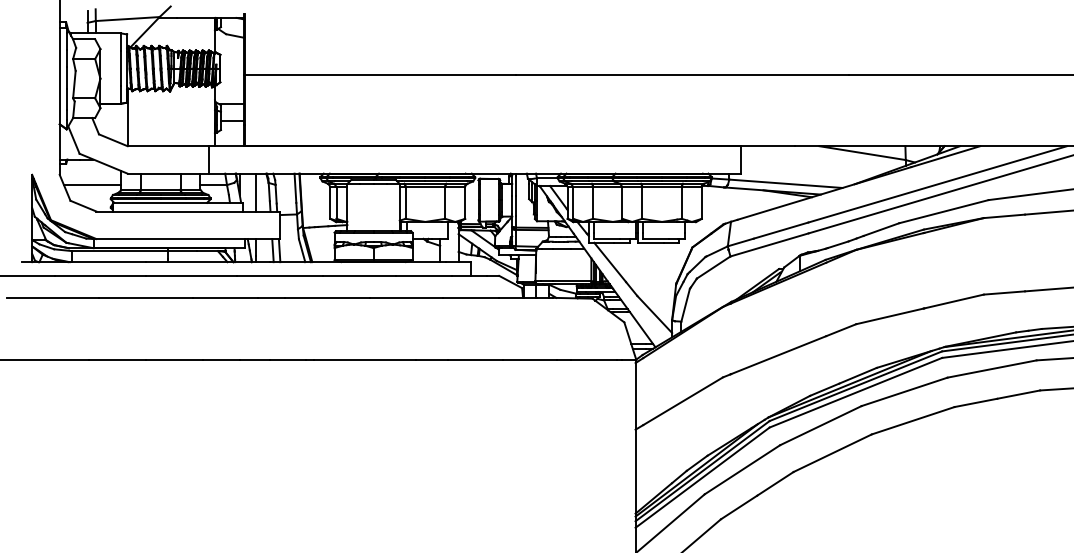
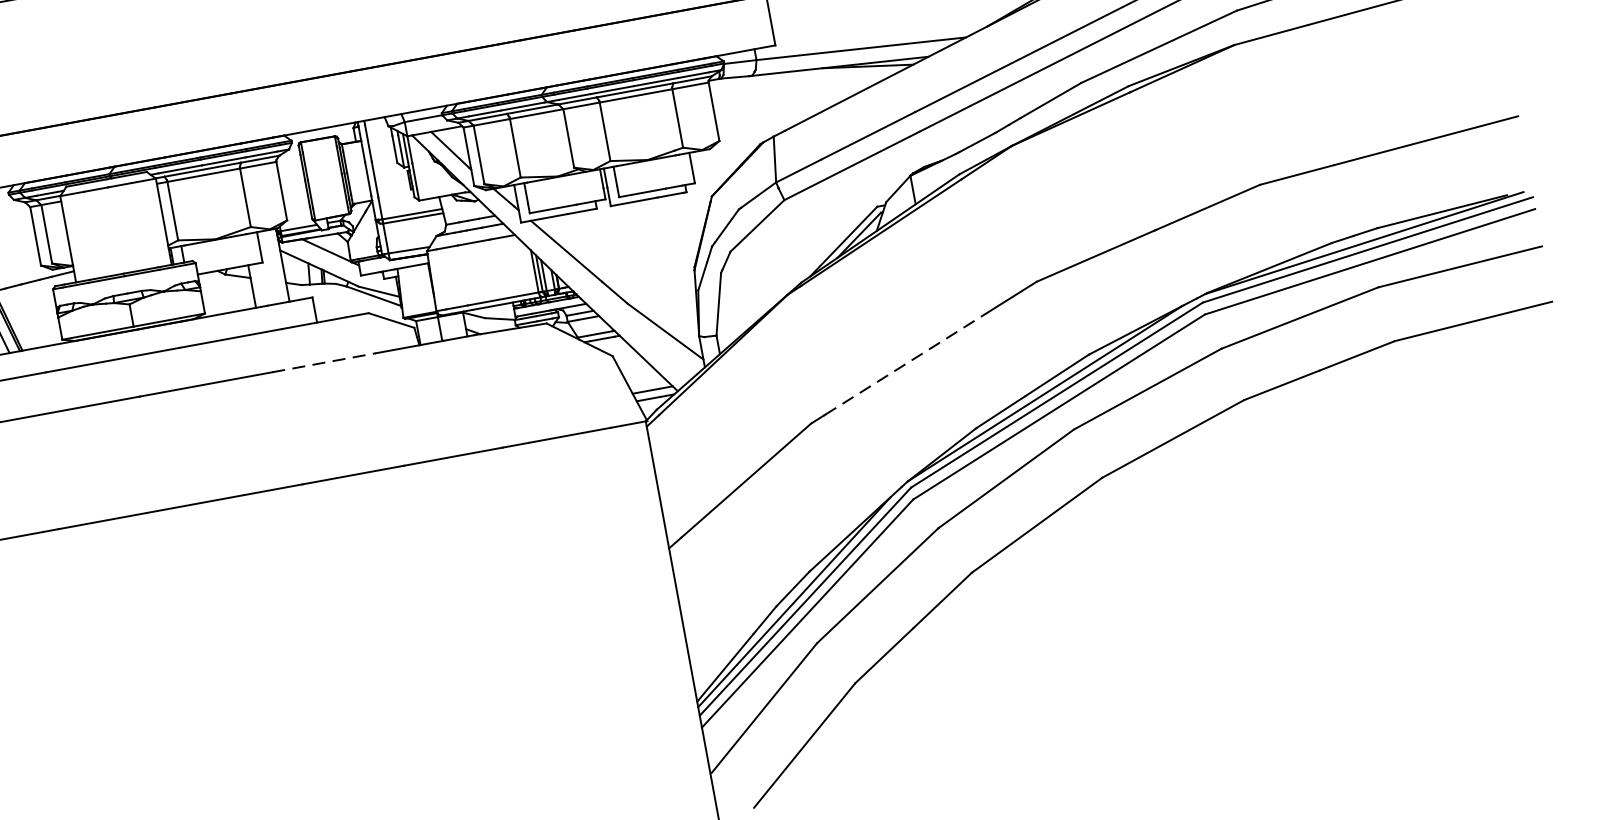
line: (471, 297) -> (325, 361), solid -> dashed
line: (779, 354) -> (906, 362), solid -> dashed

